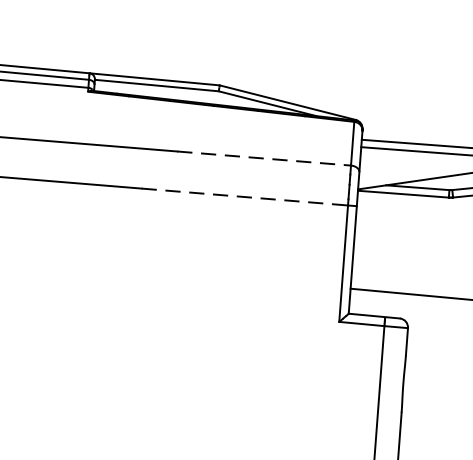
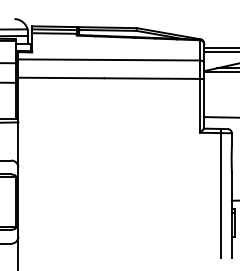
line: (265, 159) -> (160, 60), dashed -> solid
line: (245, 196) -> (152, 78), dashed -> solid

